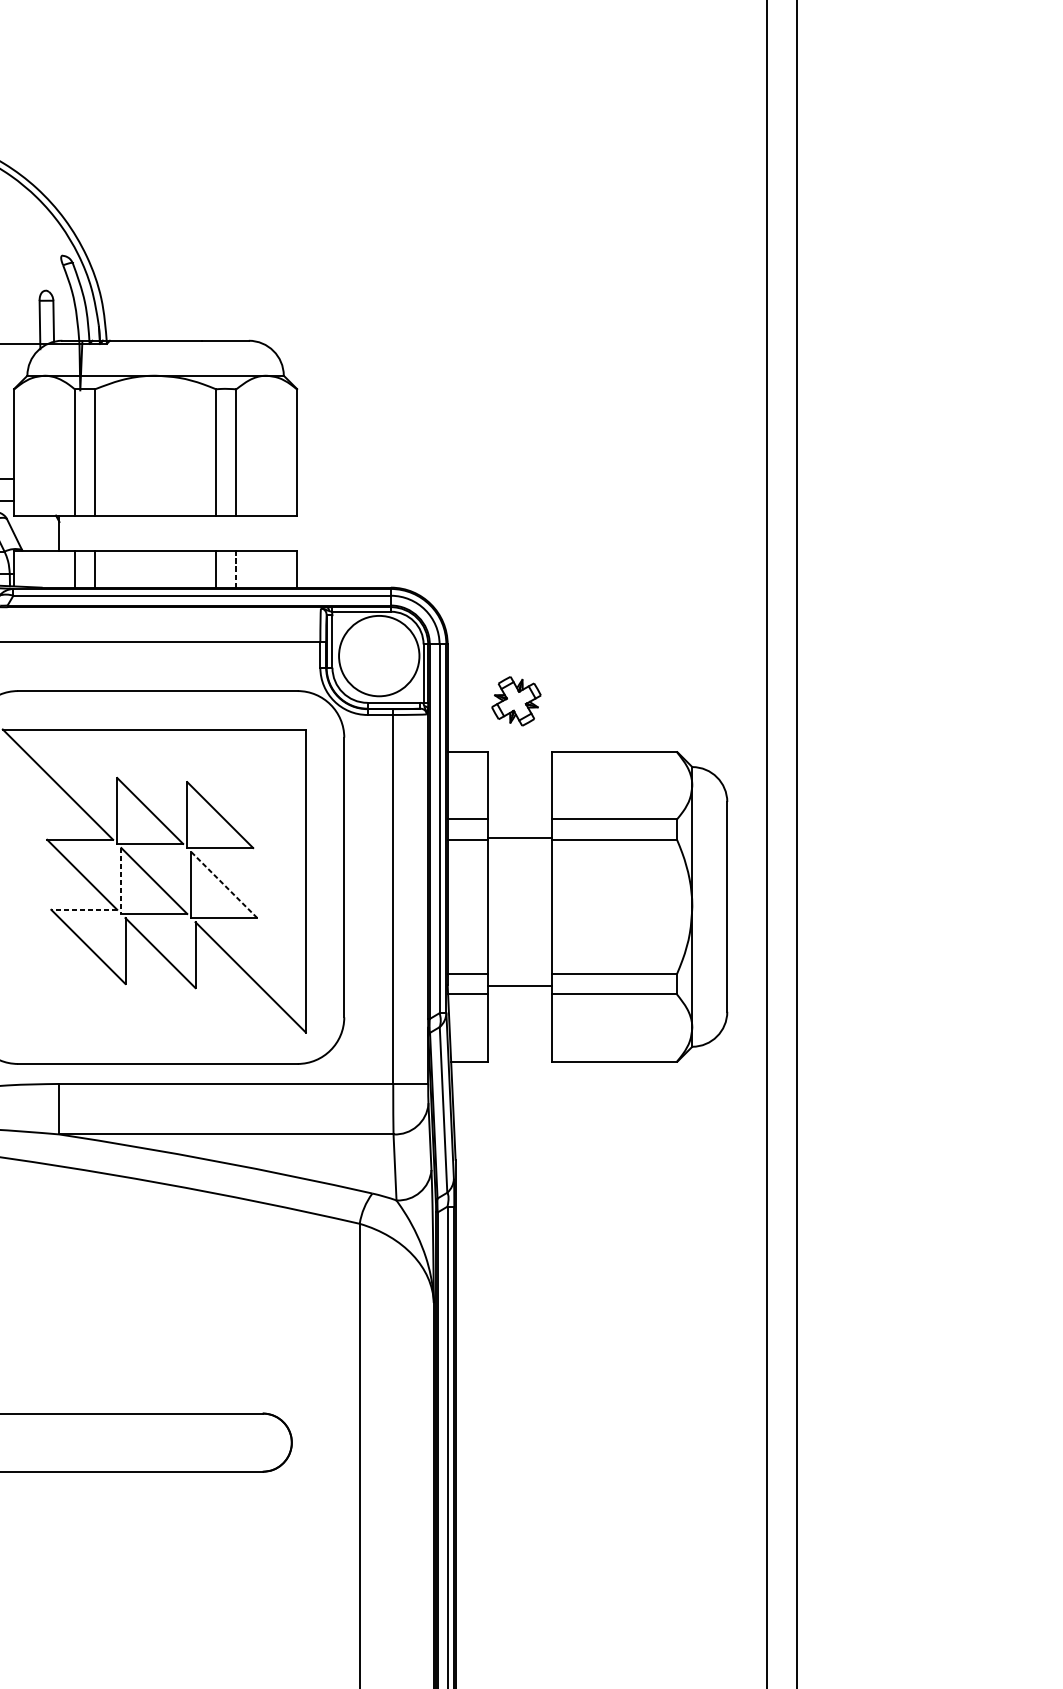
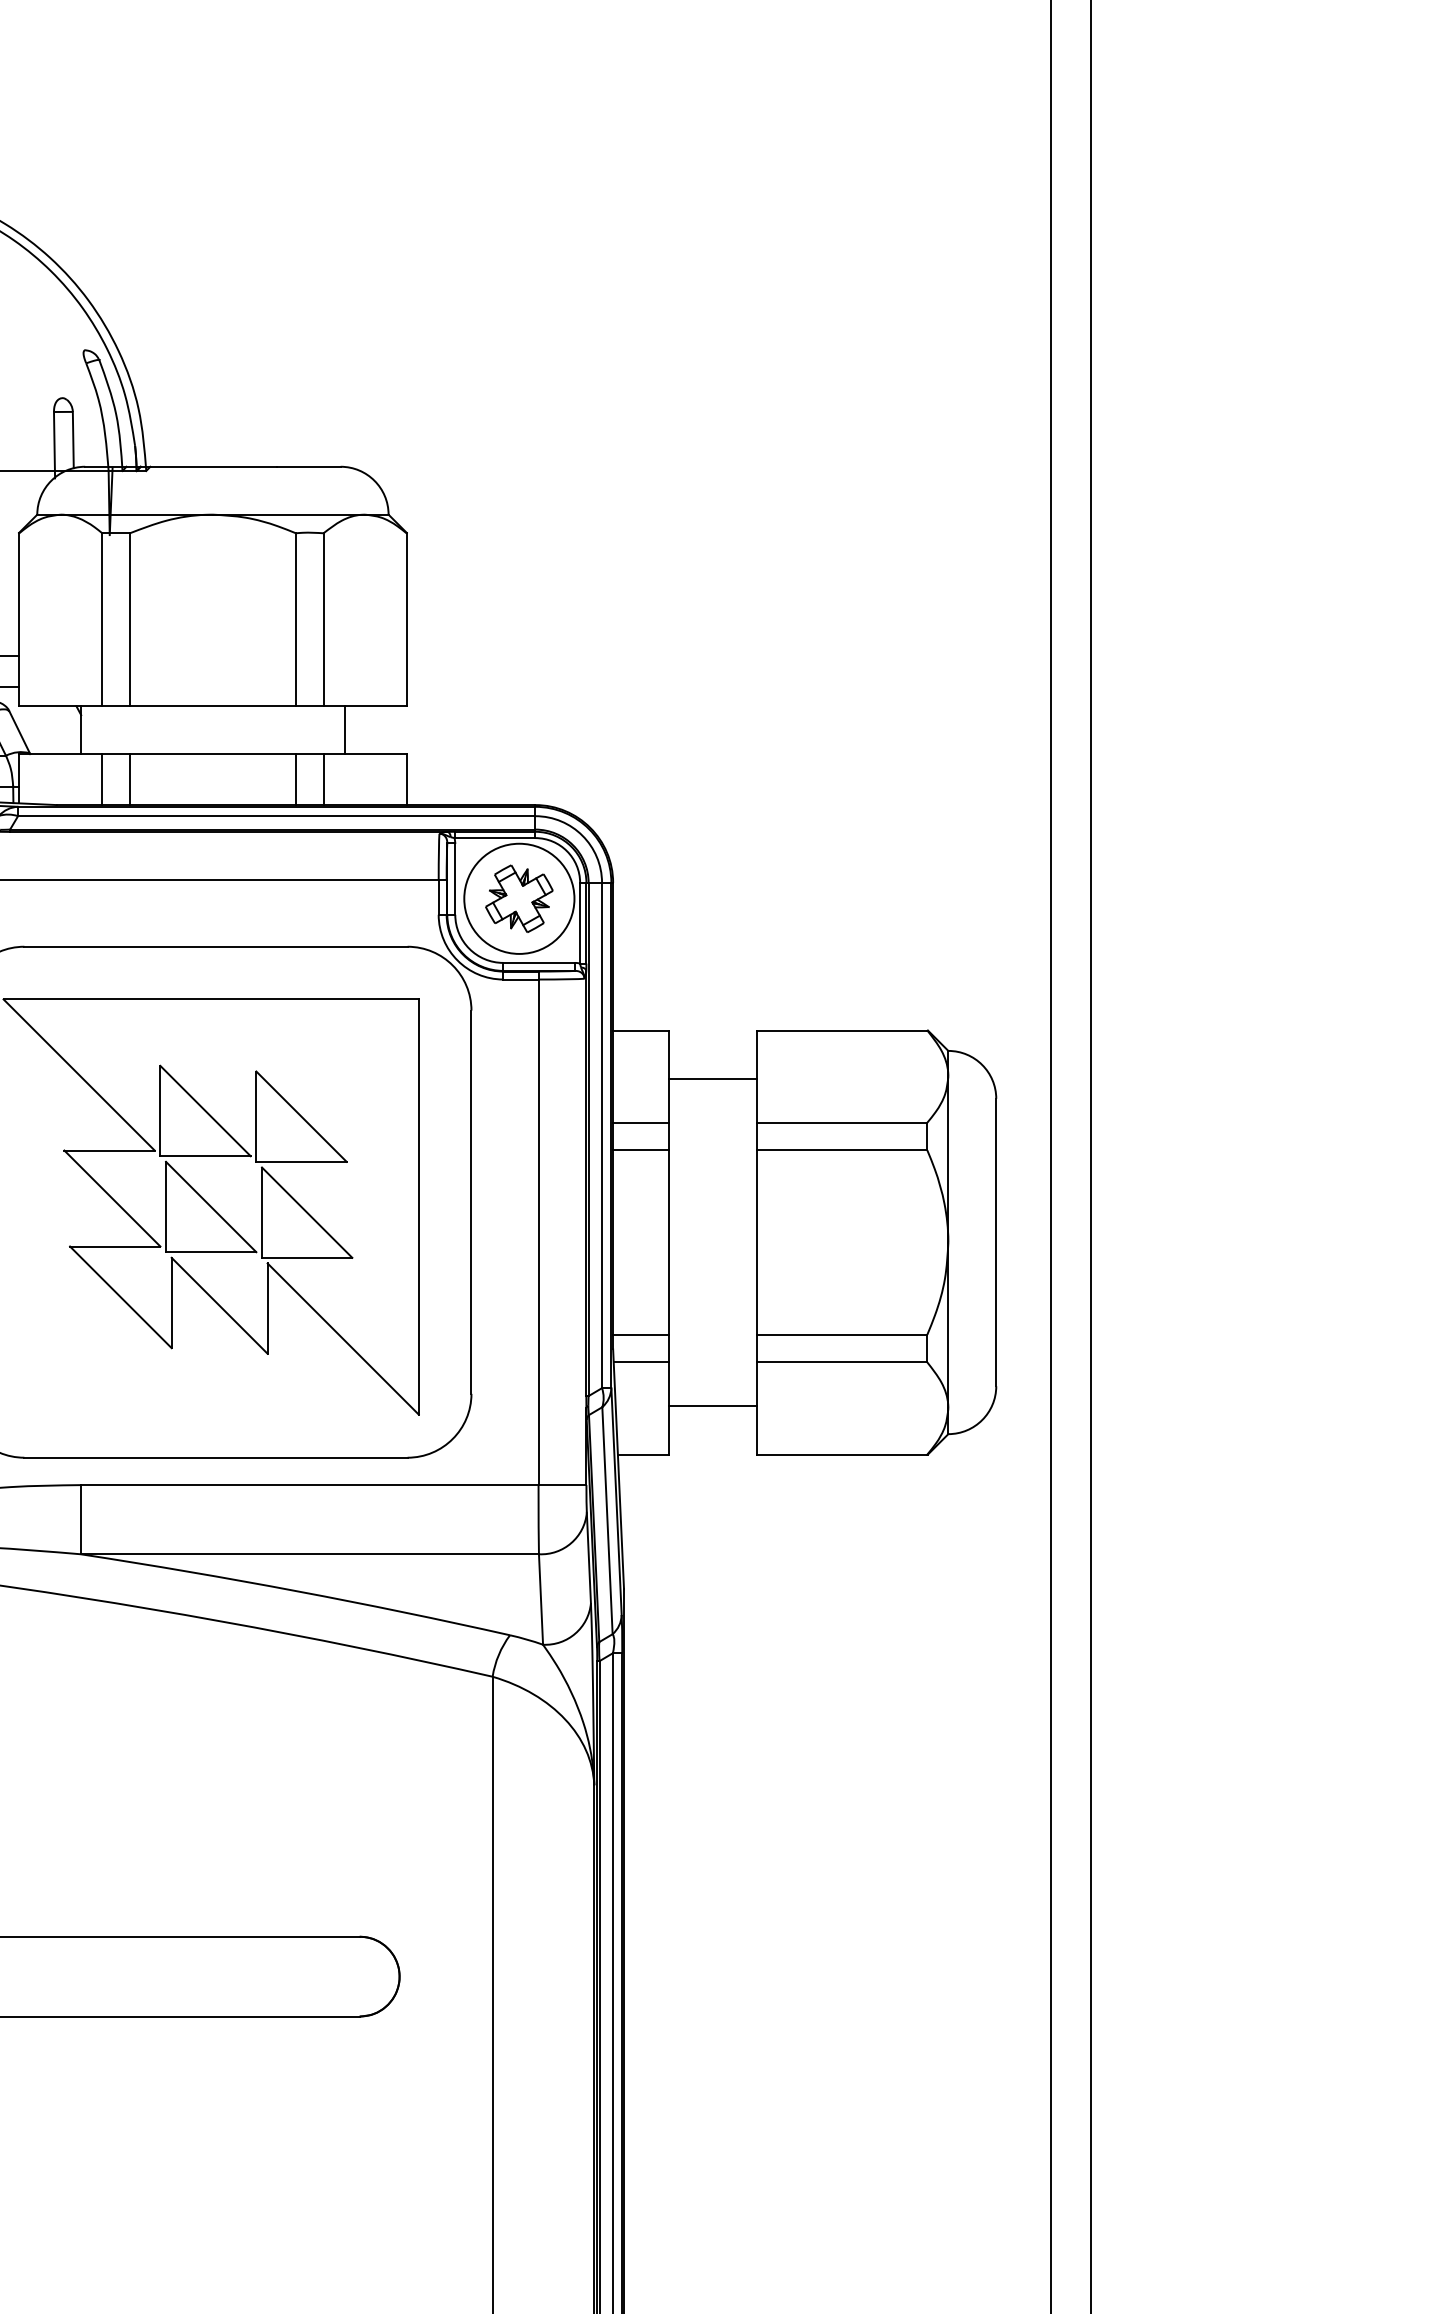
line: (251, 533) -> (344, 730), added
line: (236, 569) -> (323, 779), dashed -> solid
part: (516, 701) -> (519, 898), moved
line: (520, 837) -> (712, 1078), moved
line: (121, 881) -> (166, 1207), dashed -> solid
line: (224, 885) -> (307, 1212), dashed -> solid
line: (83, 909) -> (114, 1246), dashed -> solid
line: (520, 985) -> (712, 1406), moved

